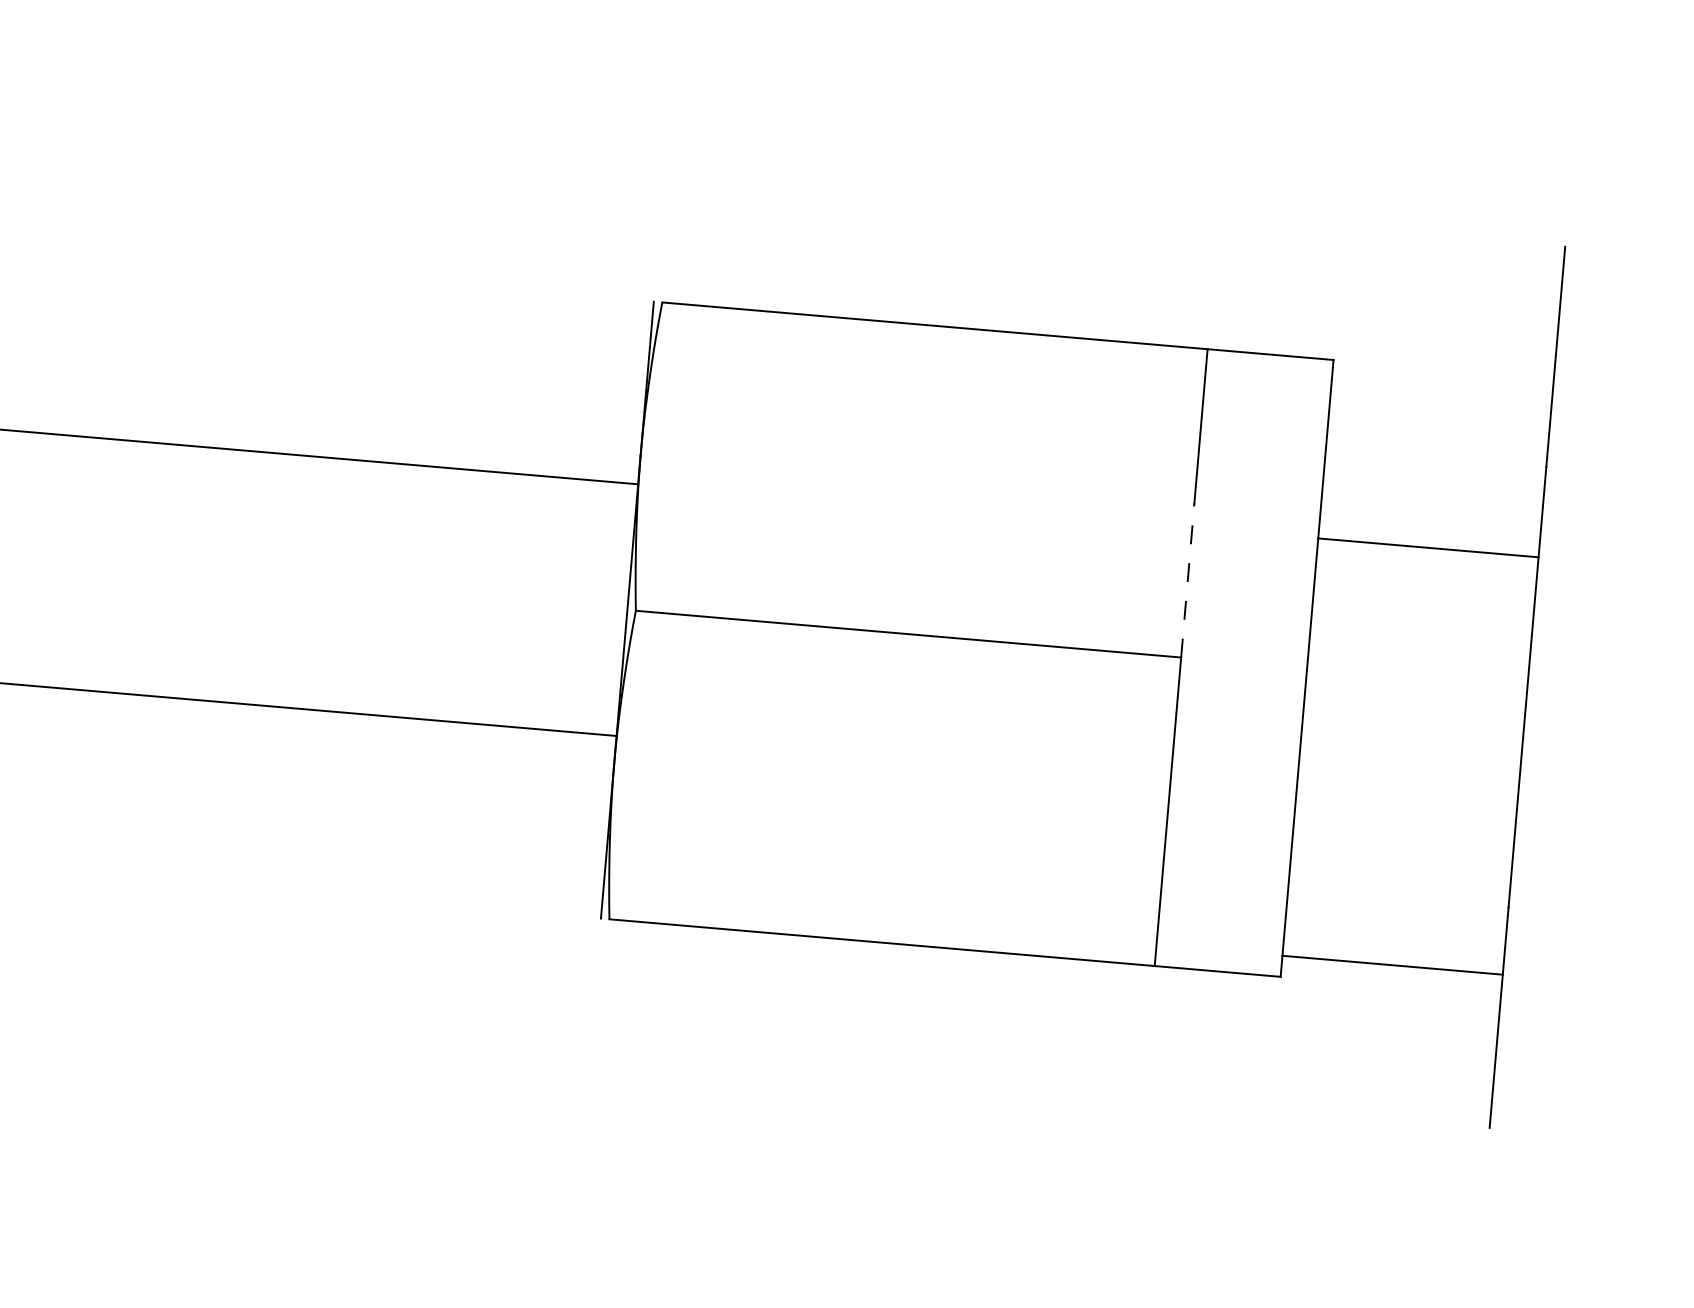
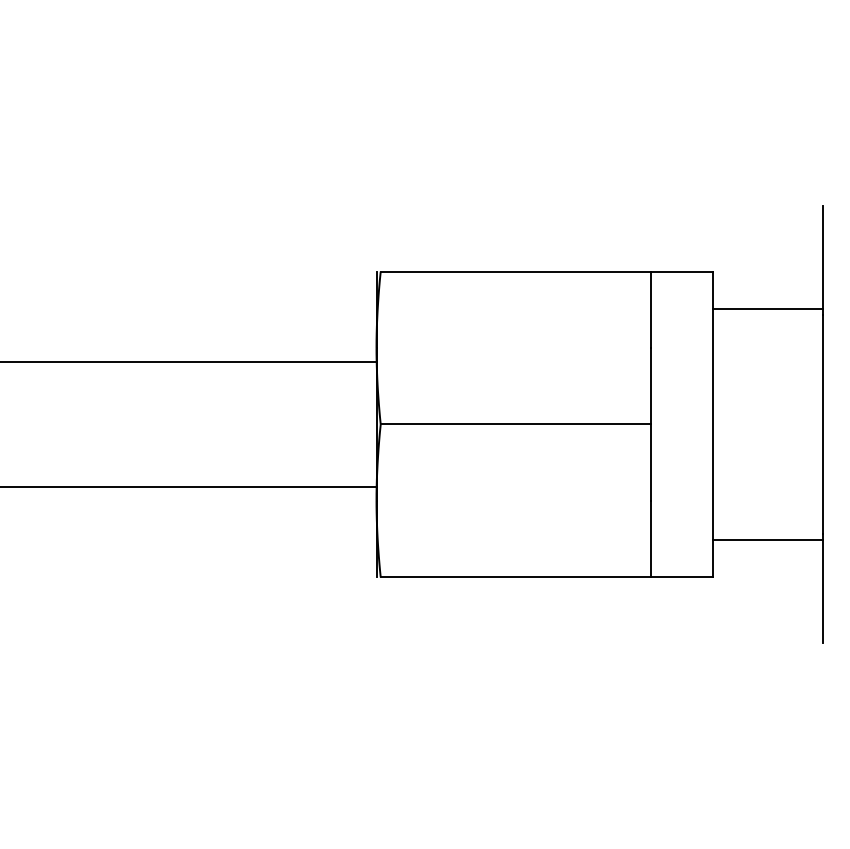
line: (1427, 548) -> (767, 309), moved
line: (1188, 579) -> (651, 385), dashed -> solid
line: (1391, 964) -> (767, 539), moved

